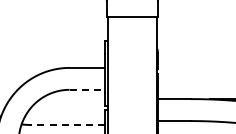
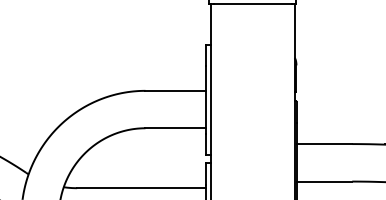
line: (87, 89) -> (176, 127), dashed -> solid
line: (67, 124) -> (142, 187), dashed -> solid

